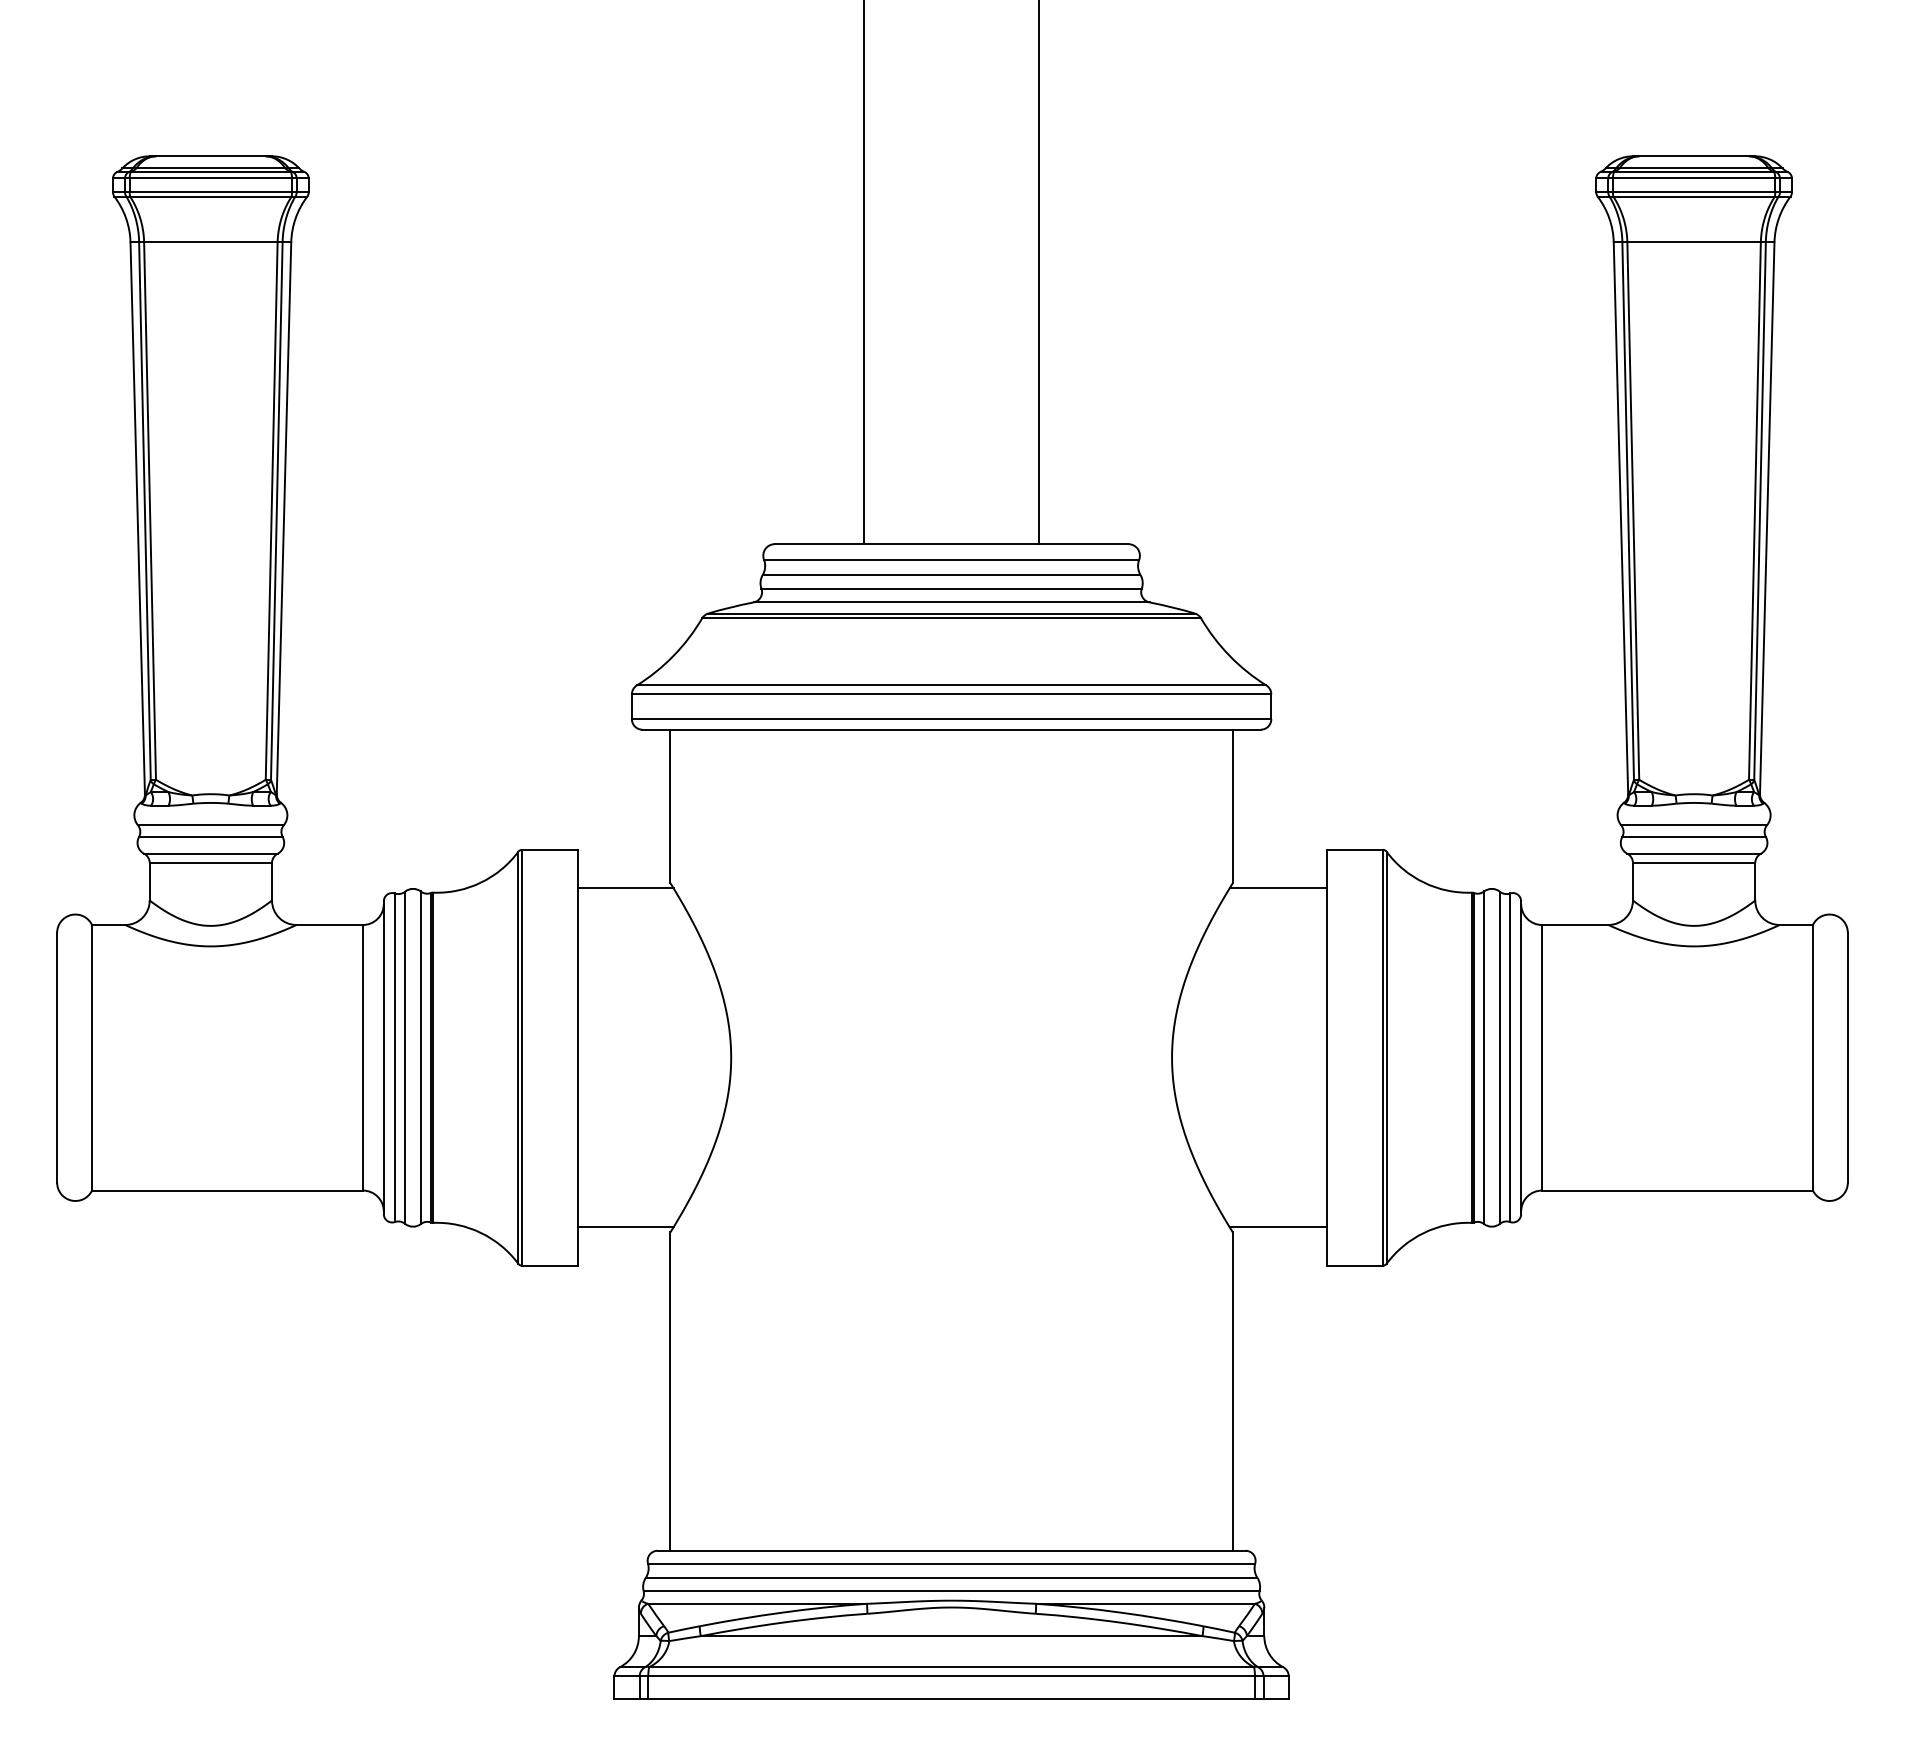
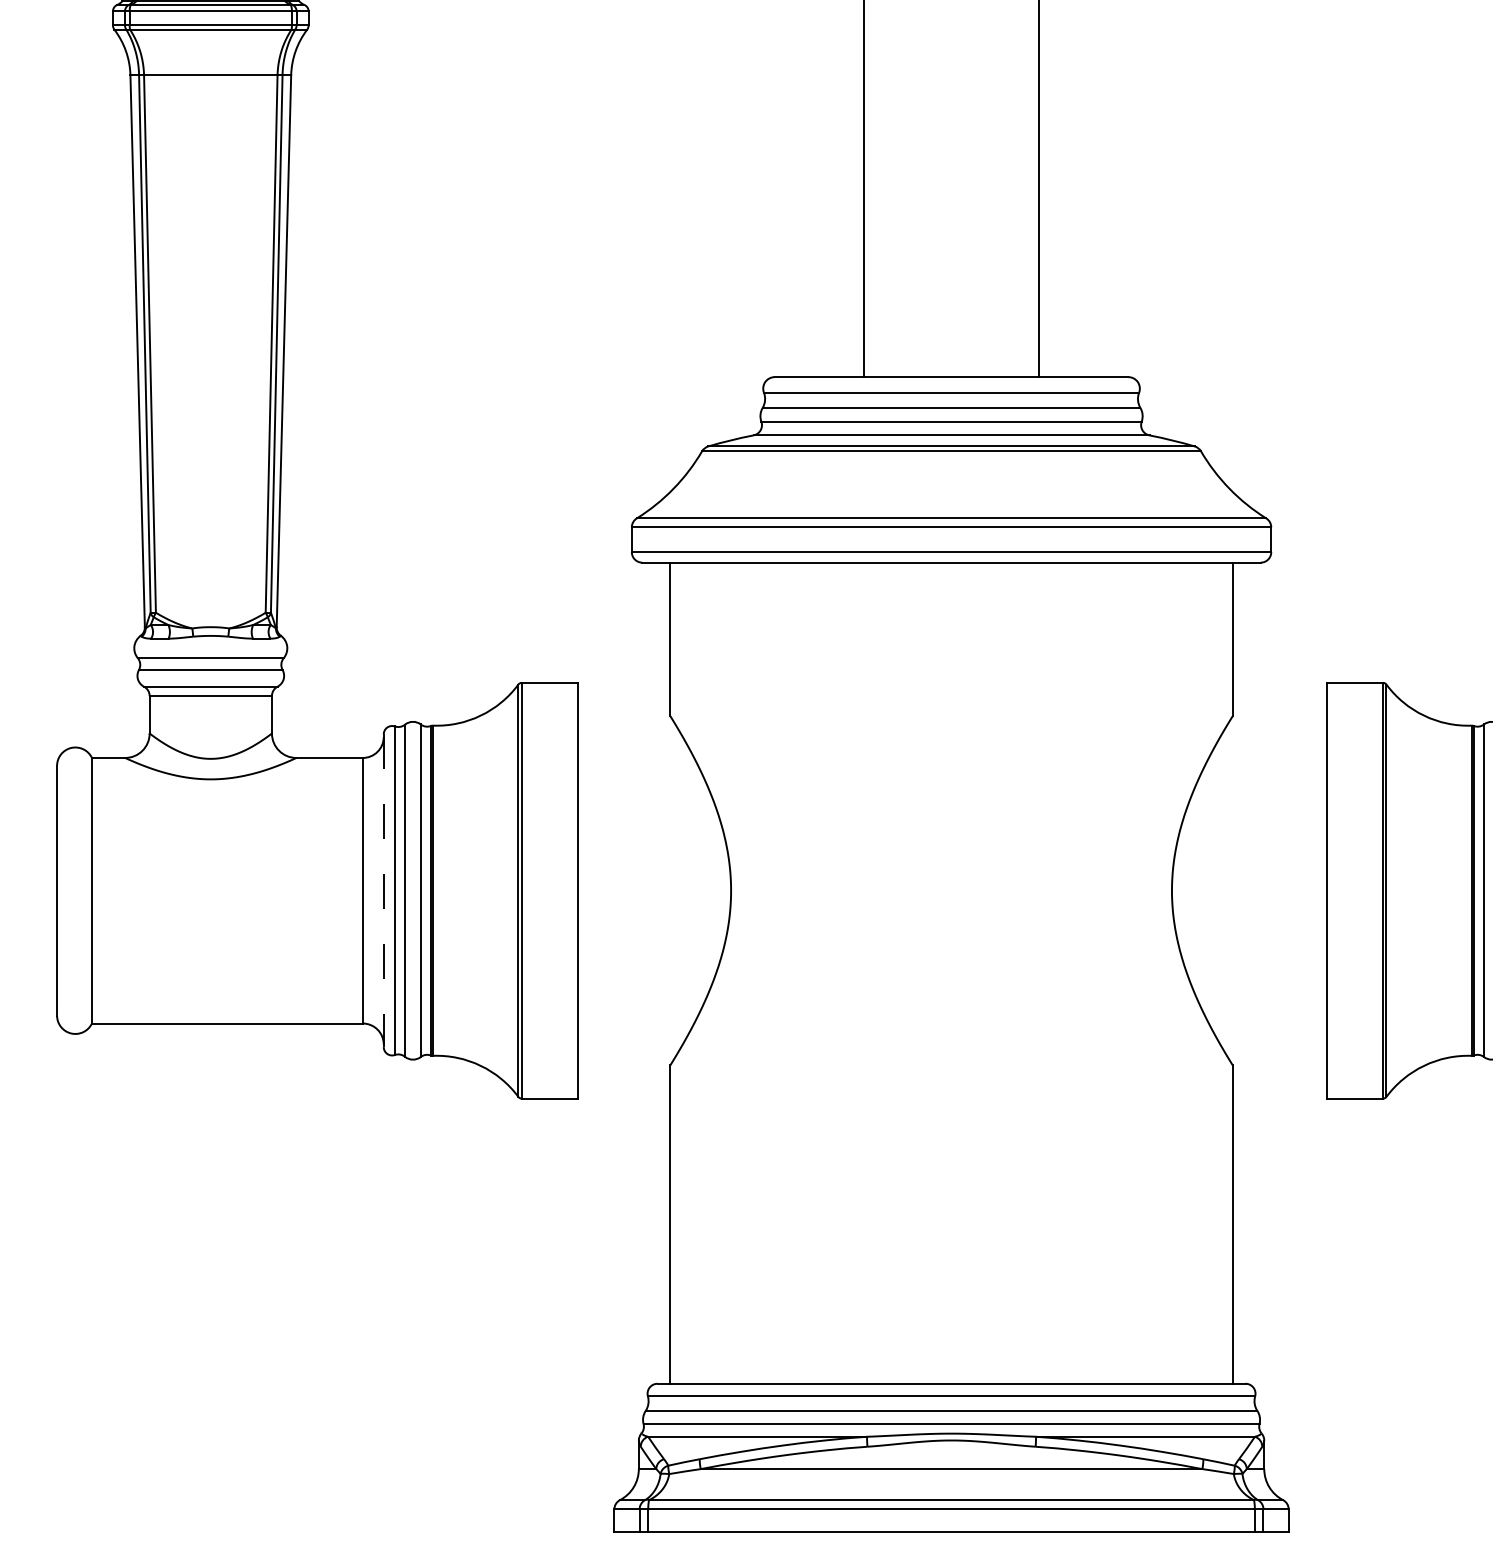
line: (625, 888) -> (625, 721), removed
line: (1278, 888) -> (1278, 721), removed
line: (383, 1058) -> (383, 891), solid -> dashed
line: (625, 1227) -> (625, 1060), removed
line: (1278, 1227) -> (1278, 1060), removed

